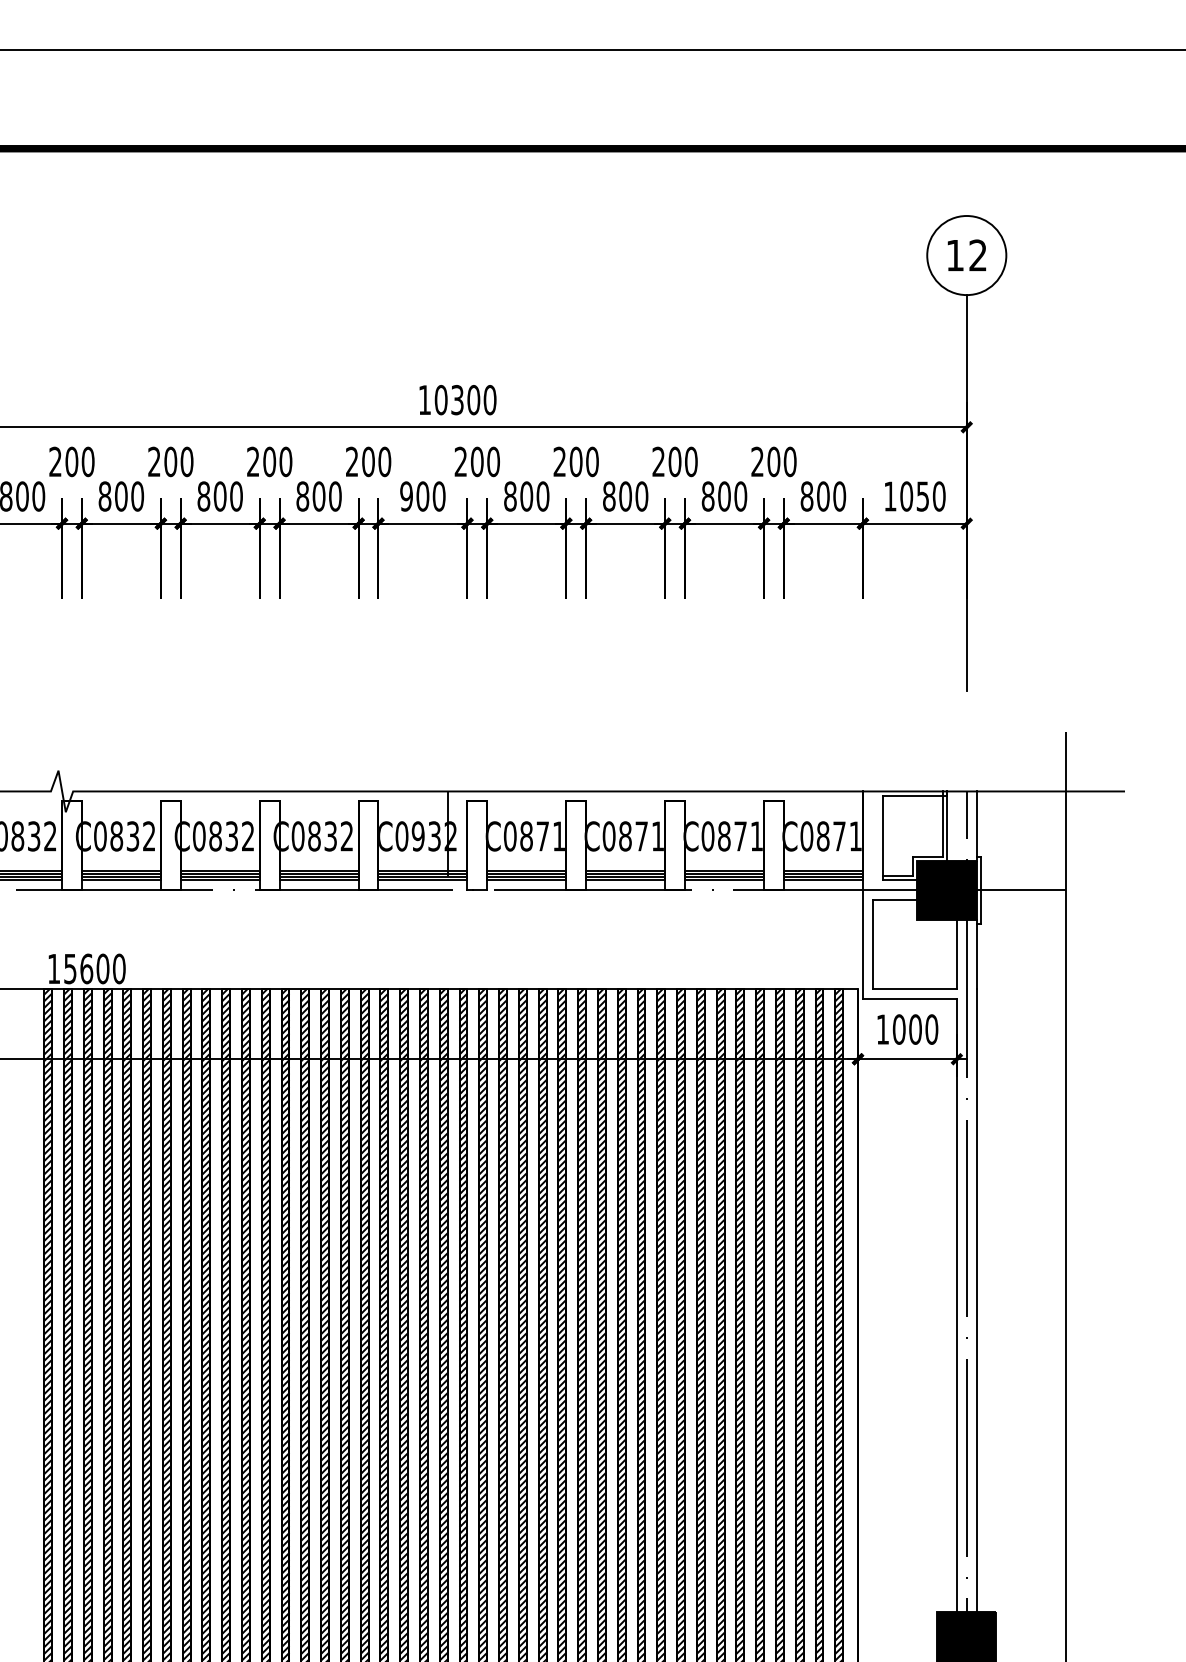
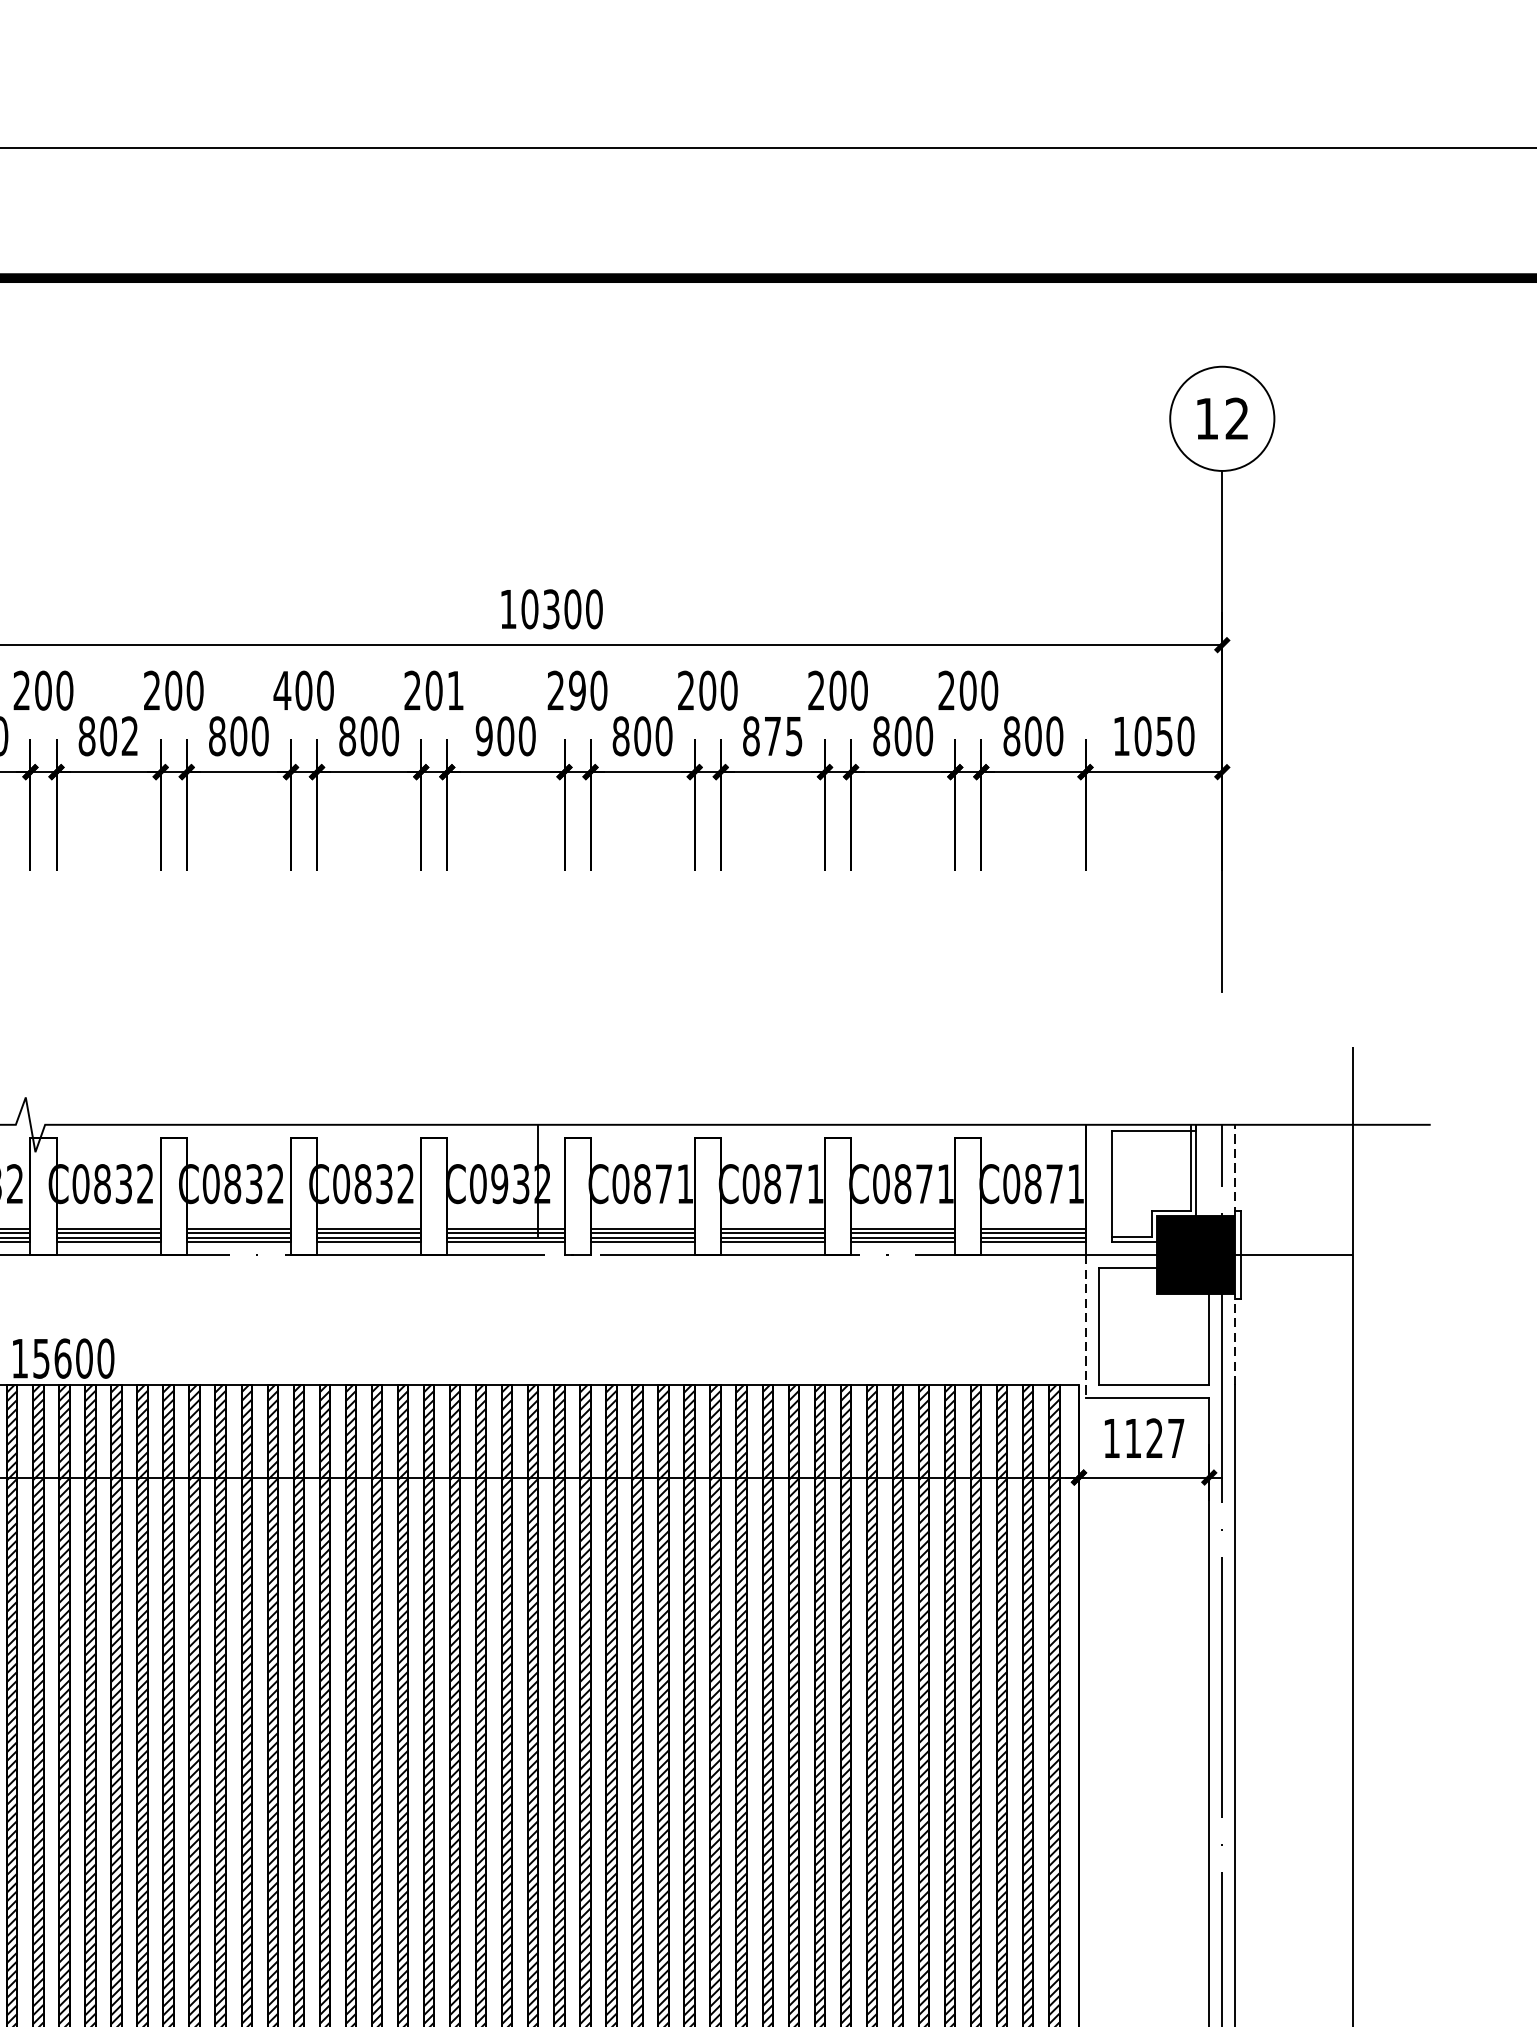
text: (253, 461) -> (282, 690), 200 -> 400
text: (384, 461) -> (455, 690), 200 -> 201
text: (476, 462) -> (576, 691), 200 -> 290
text: (137, 496) -> (129, 736), 800 -> 802
text: (633, 496) -> (783, 736), 800 -> 875
line: (976, 826) -> (1235, 1170), solid -> dashed
line: (862, 945) -> (1084, 1327), solid -> dashed
line: (976, 954) -> (1235, 1339), solid -> dashed
text: (915, 1029) -> (1154, 1438), 1000 -> 1127

